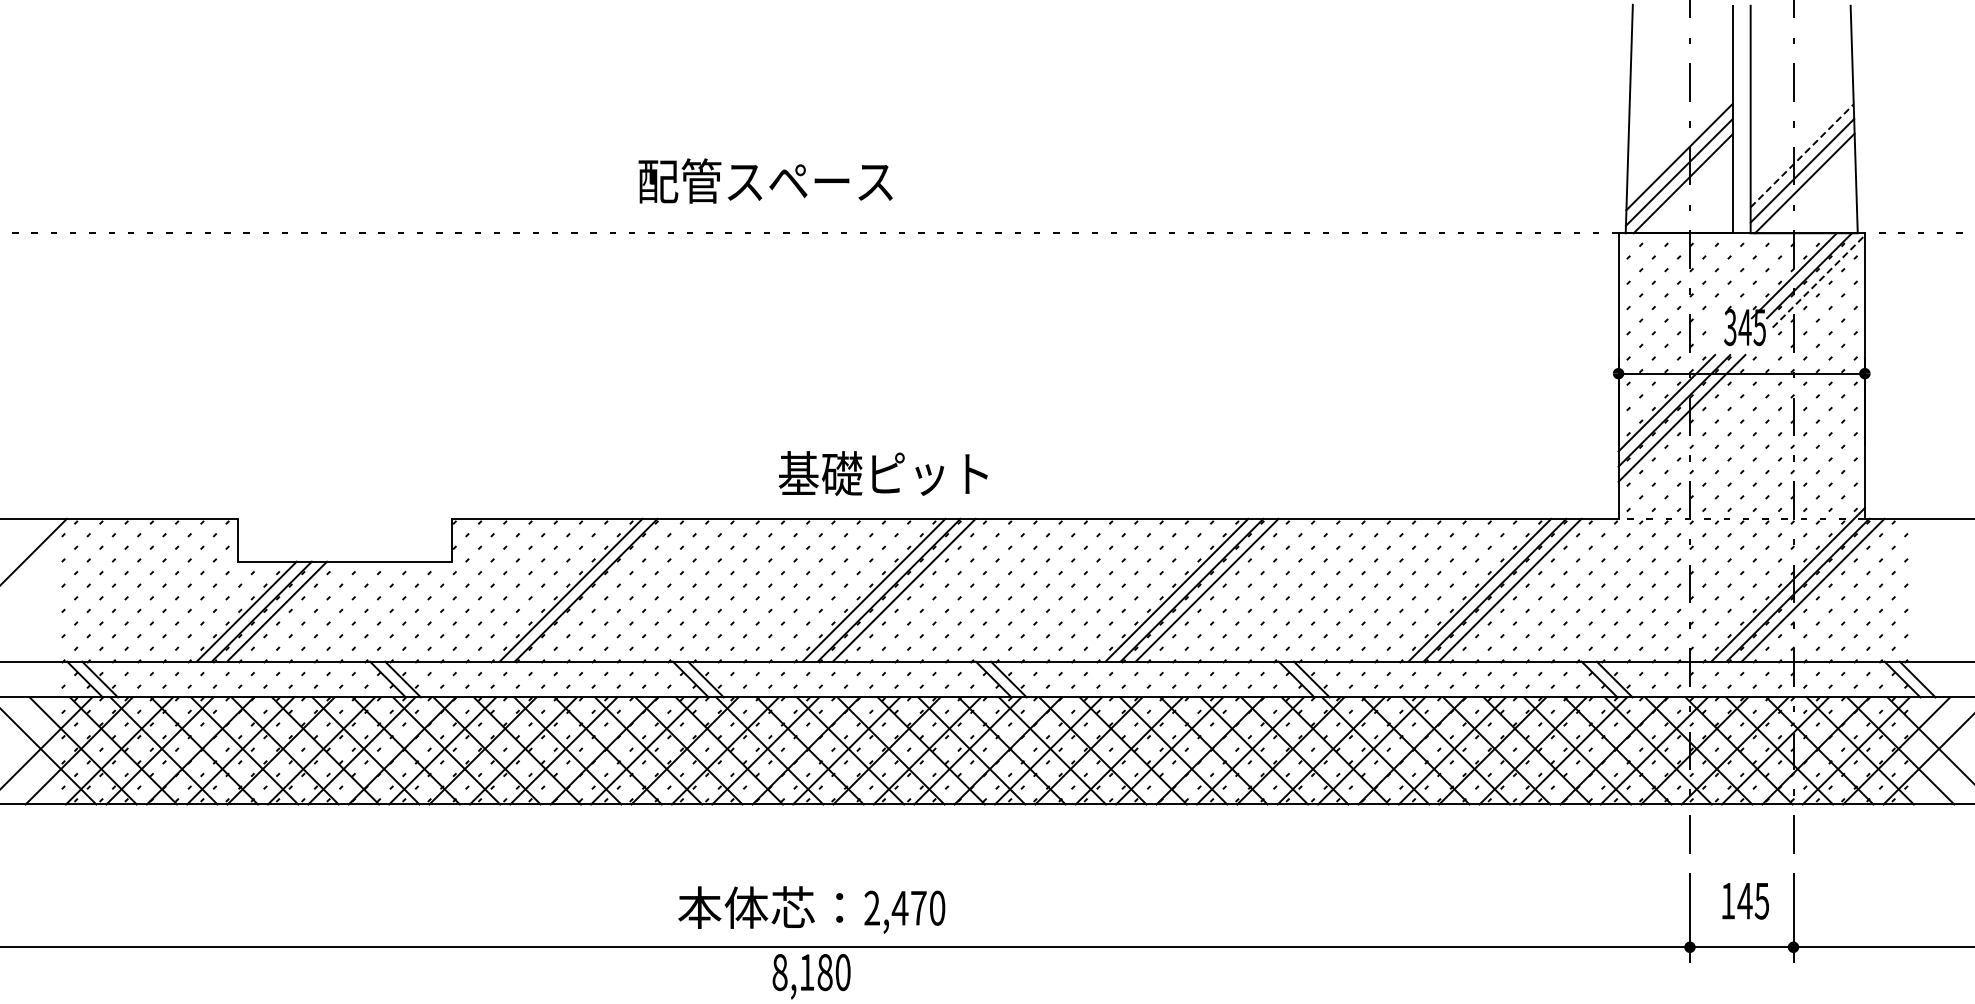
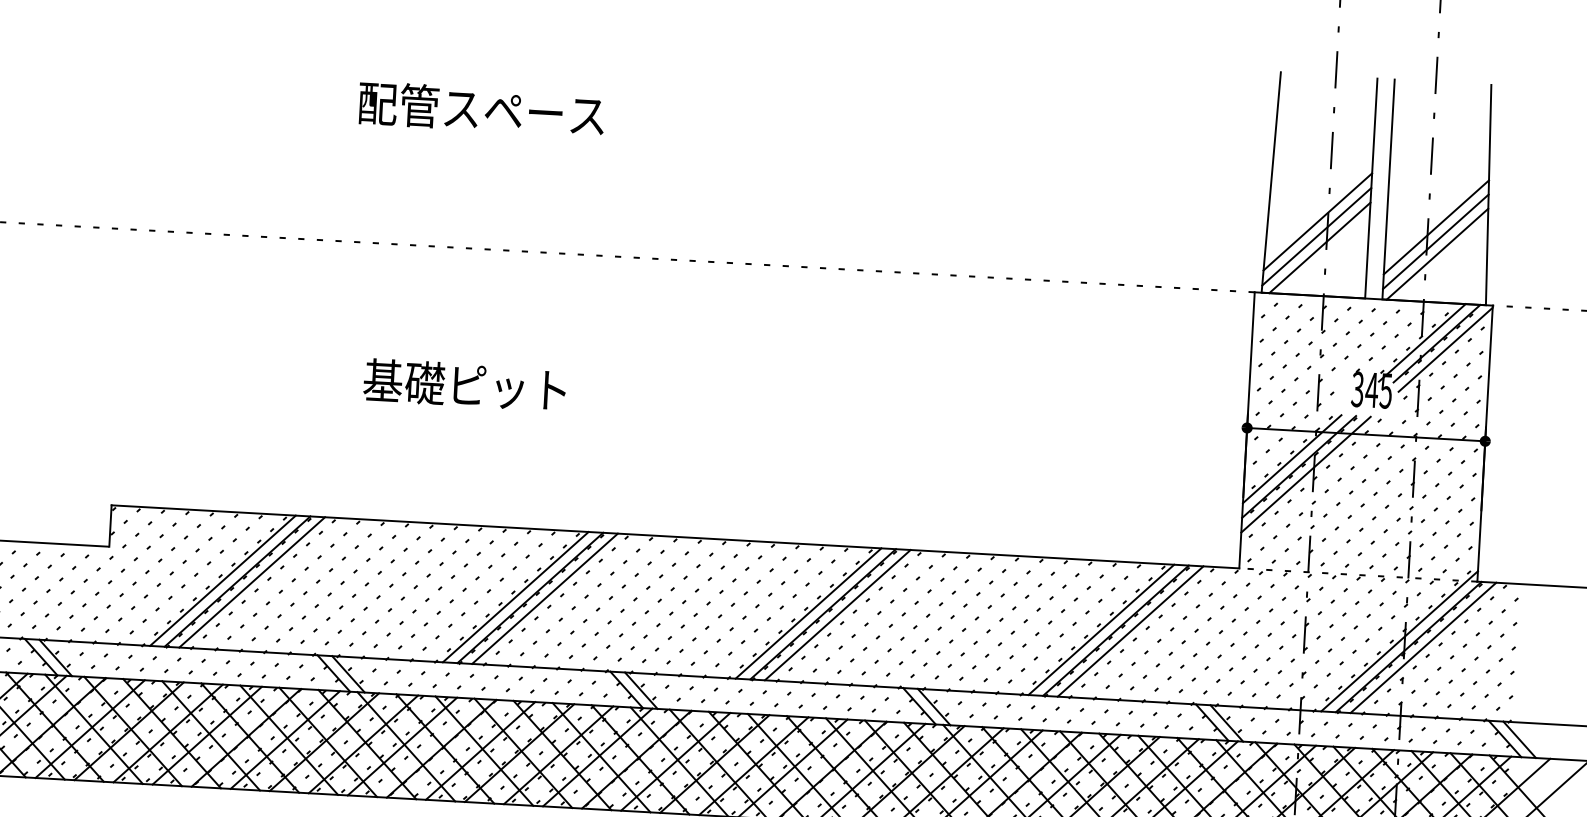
line: (1802, 155) -> (1436, 227), dashed -> solid
text: (765, 180) -> (481, 108), moved
line: (1819, 281) -> (1446, 349), dashed -> solid
text: (882, 473) -> (464, 385), moved
line: (600, 589) -> (251, 581), added

